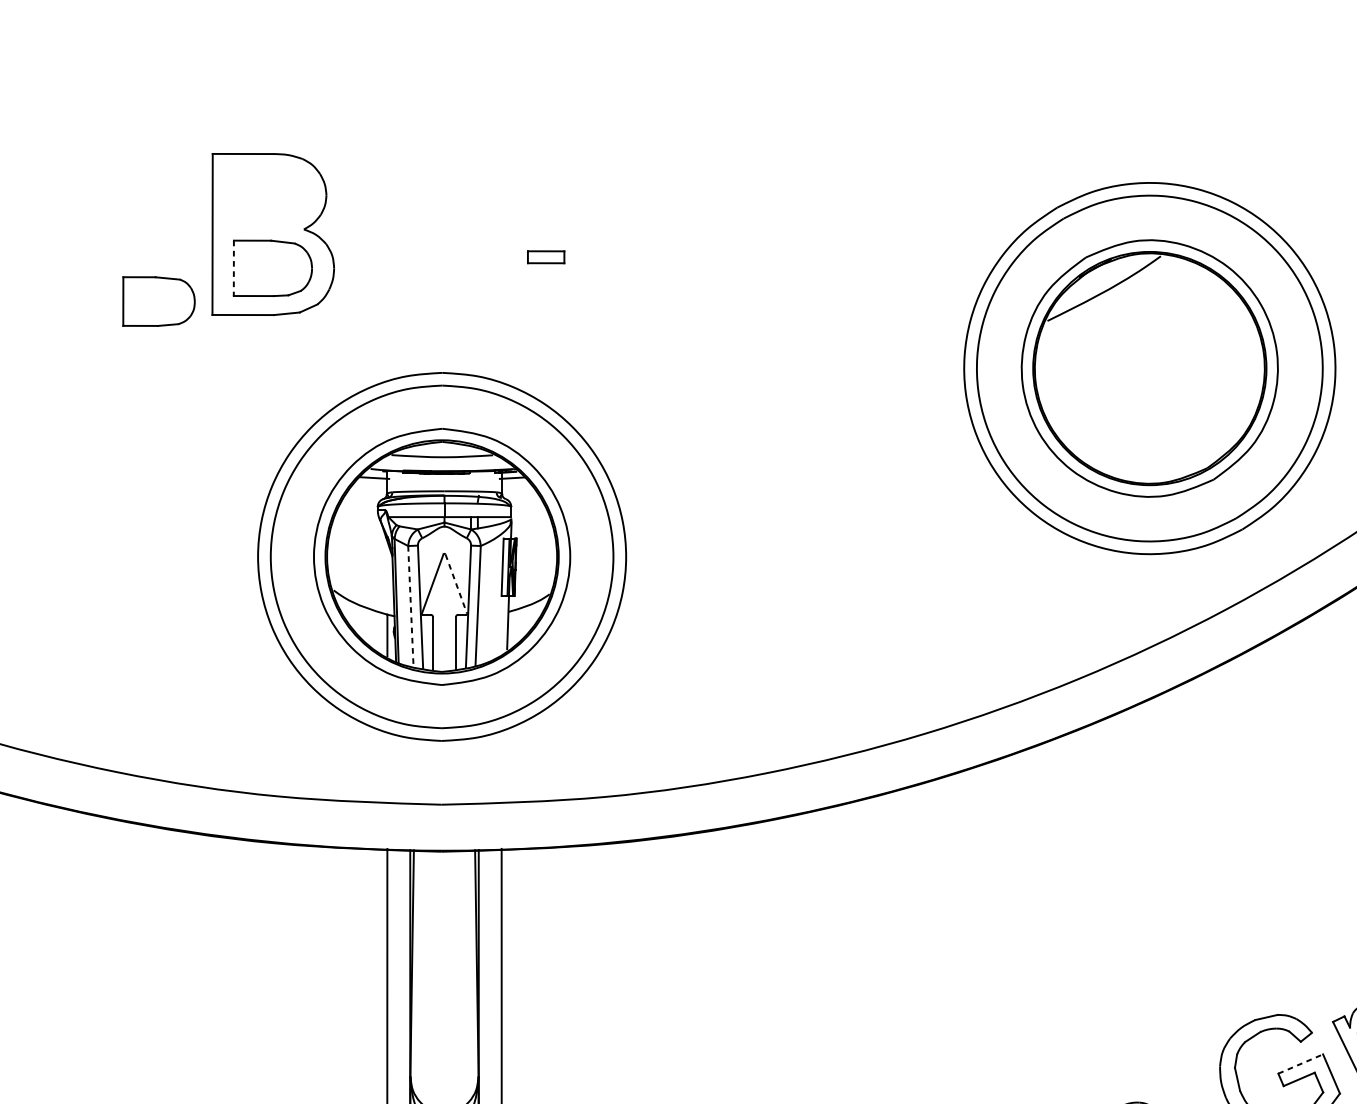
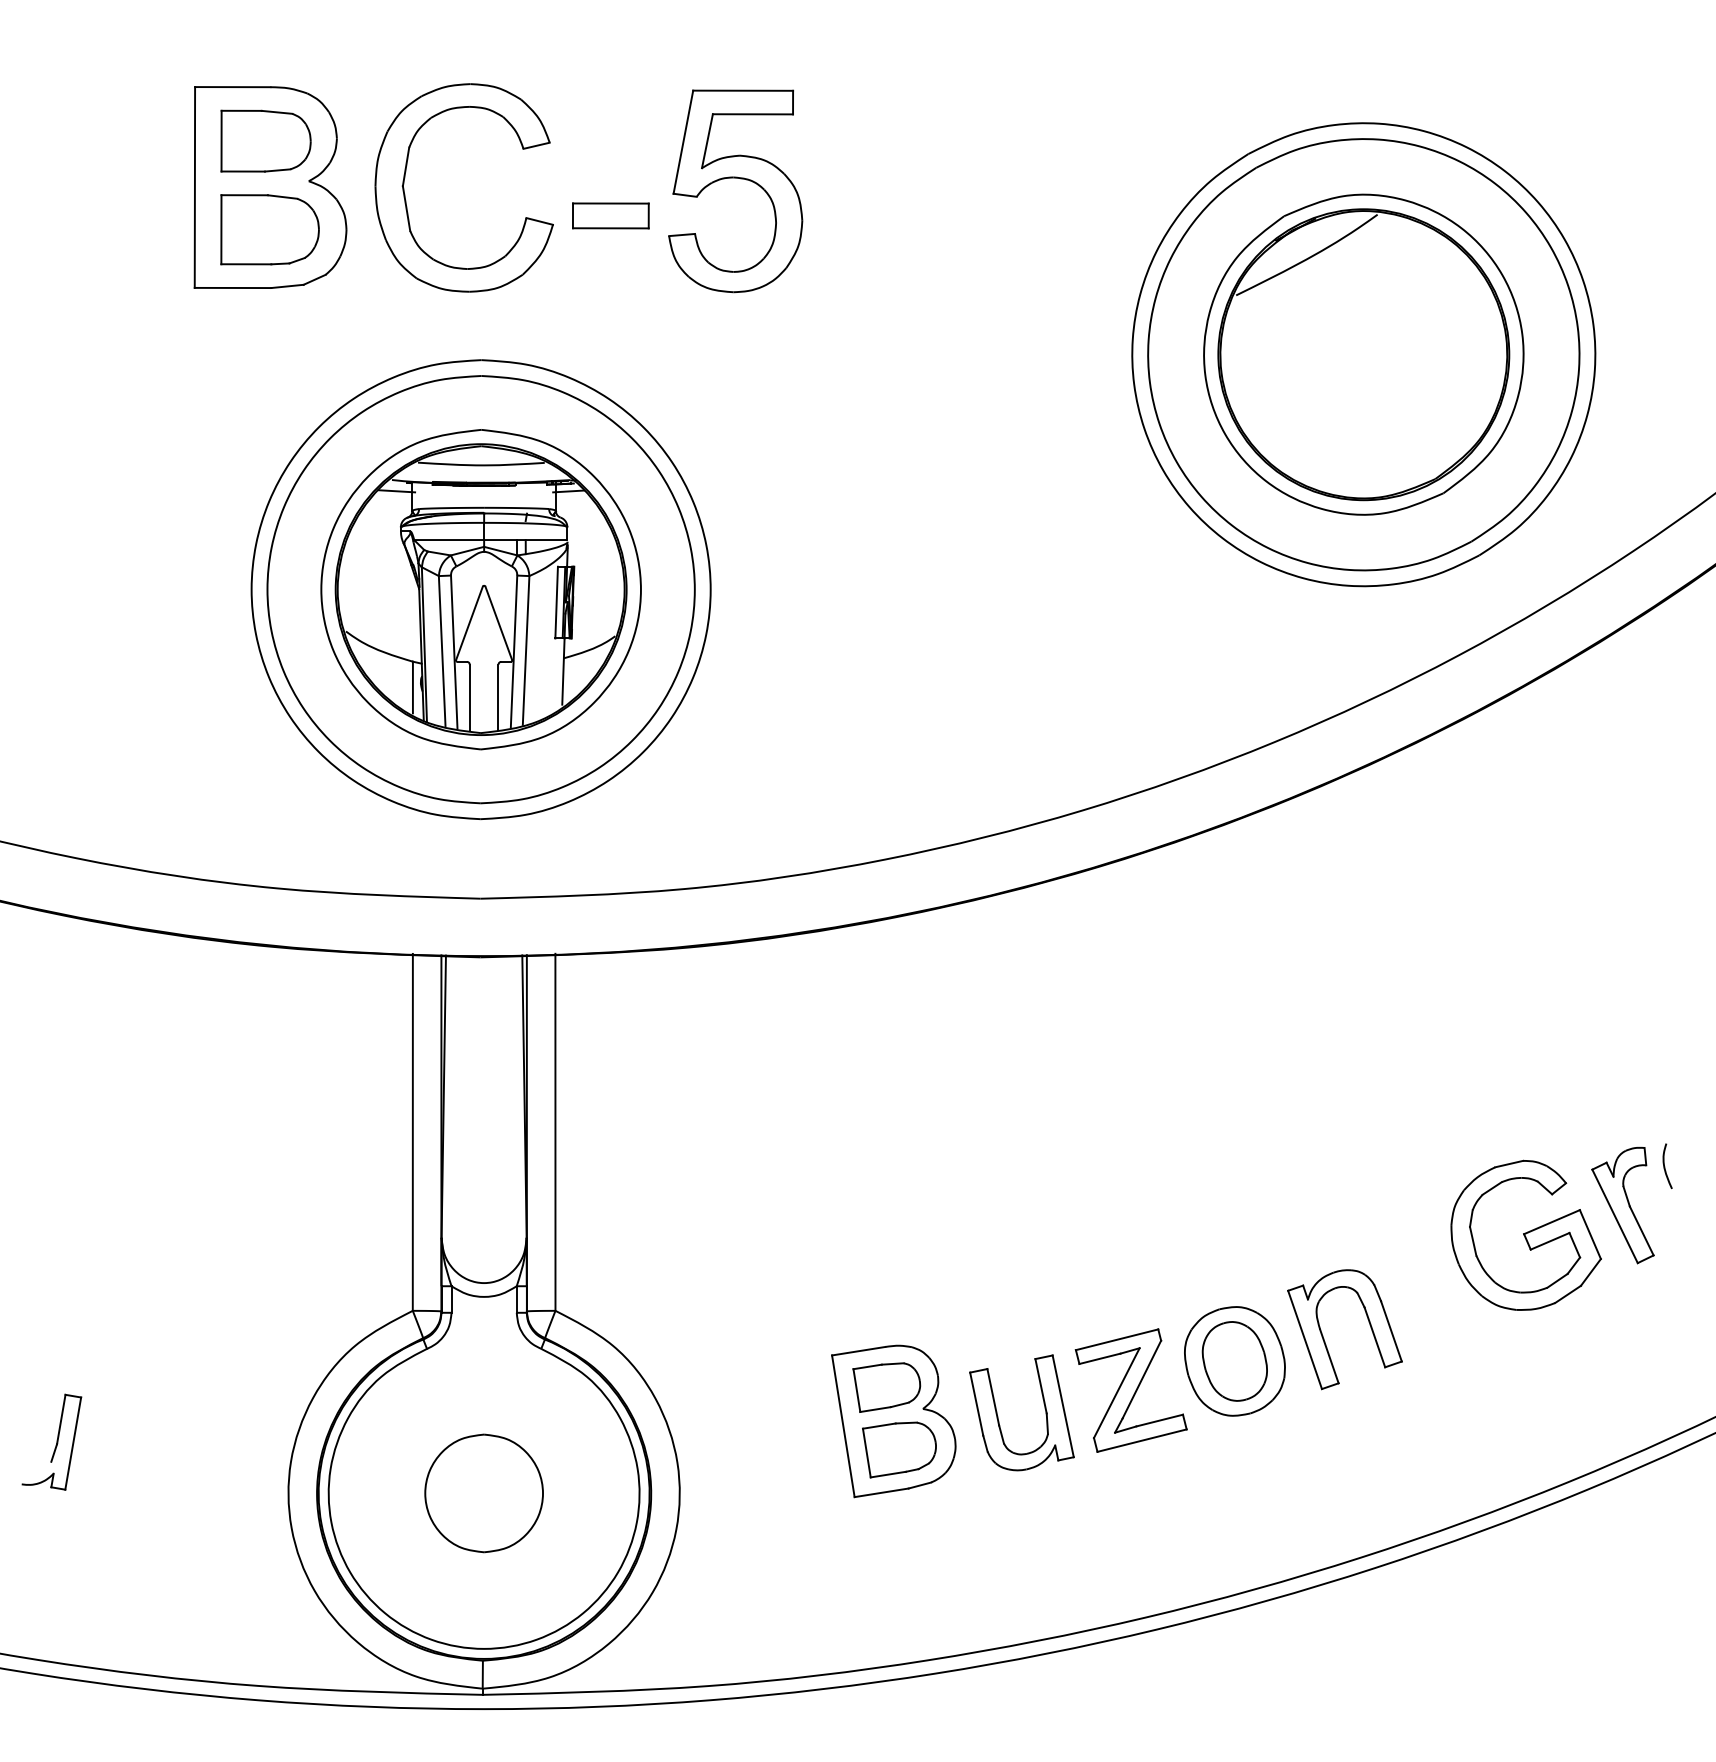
part: (646, 227) -> (735, 178), added
part: (381, 240) -> (405, 194), added
part: (545, 256) -> (610, 215), size x1.67
line: (233, 268) -> (221, 229), dashed -> solid
part: (158, 301) -> (265, 140), moved
line: (456, 584) -> (498, 623), dashed -> solid
line: (411, 606) -> (442, 651), dashed -> solid
line: (1301, 1063) -> (1552, 1221), dashed -> solid

